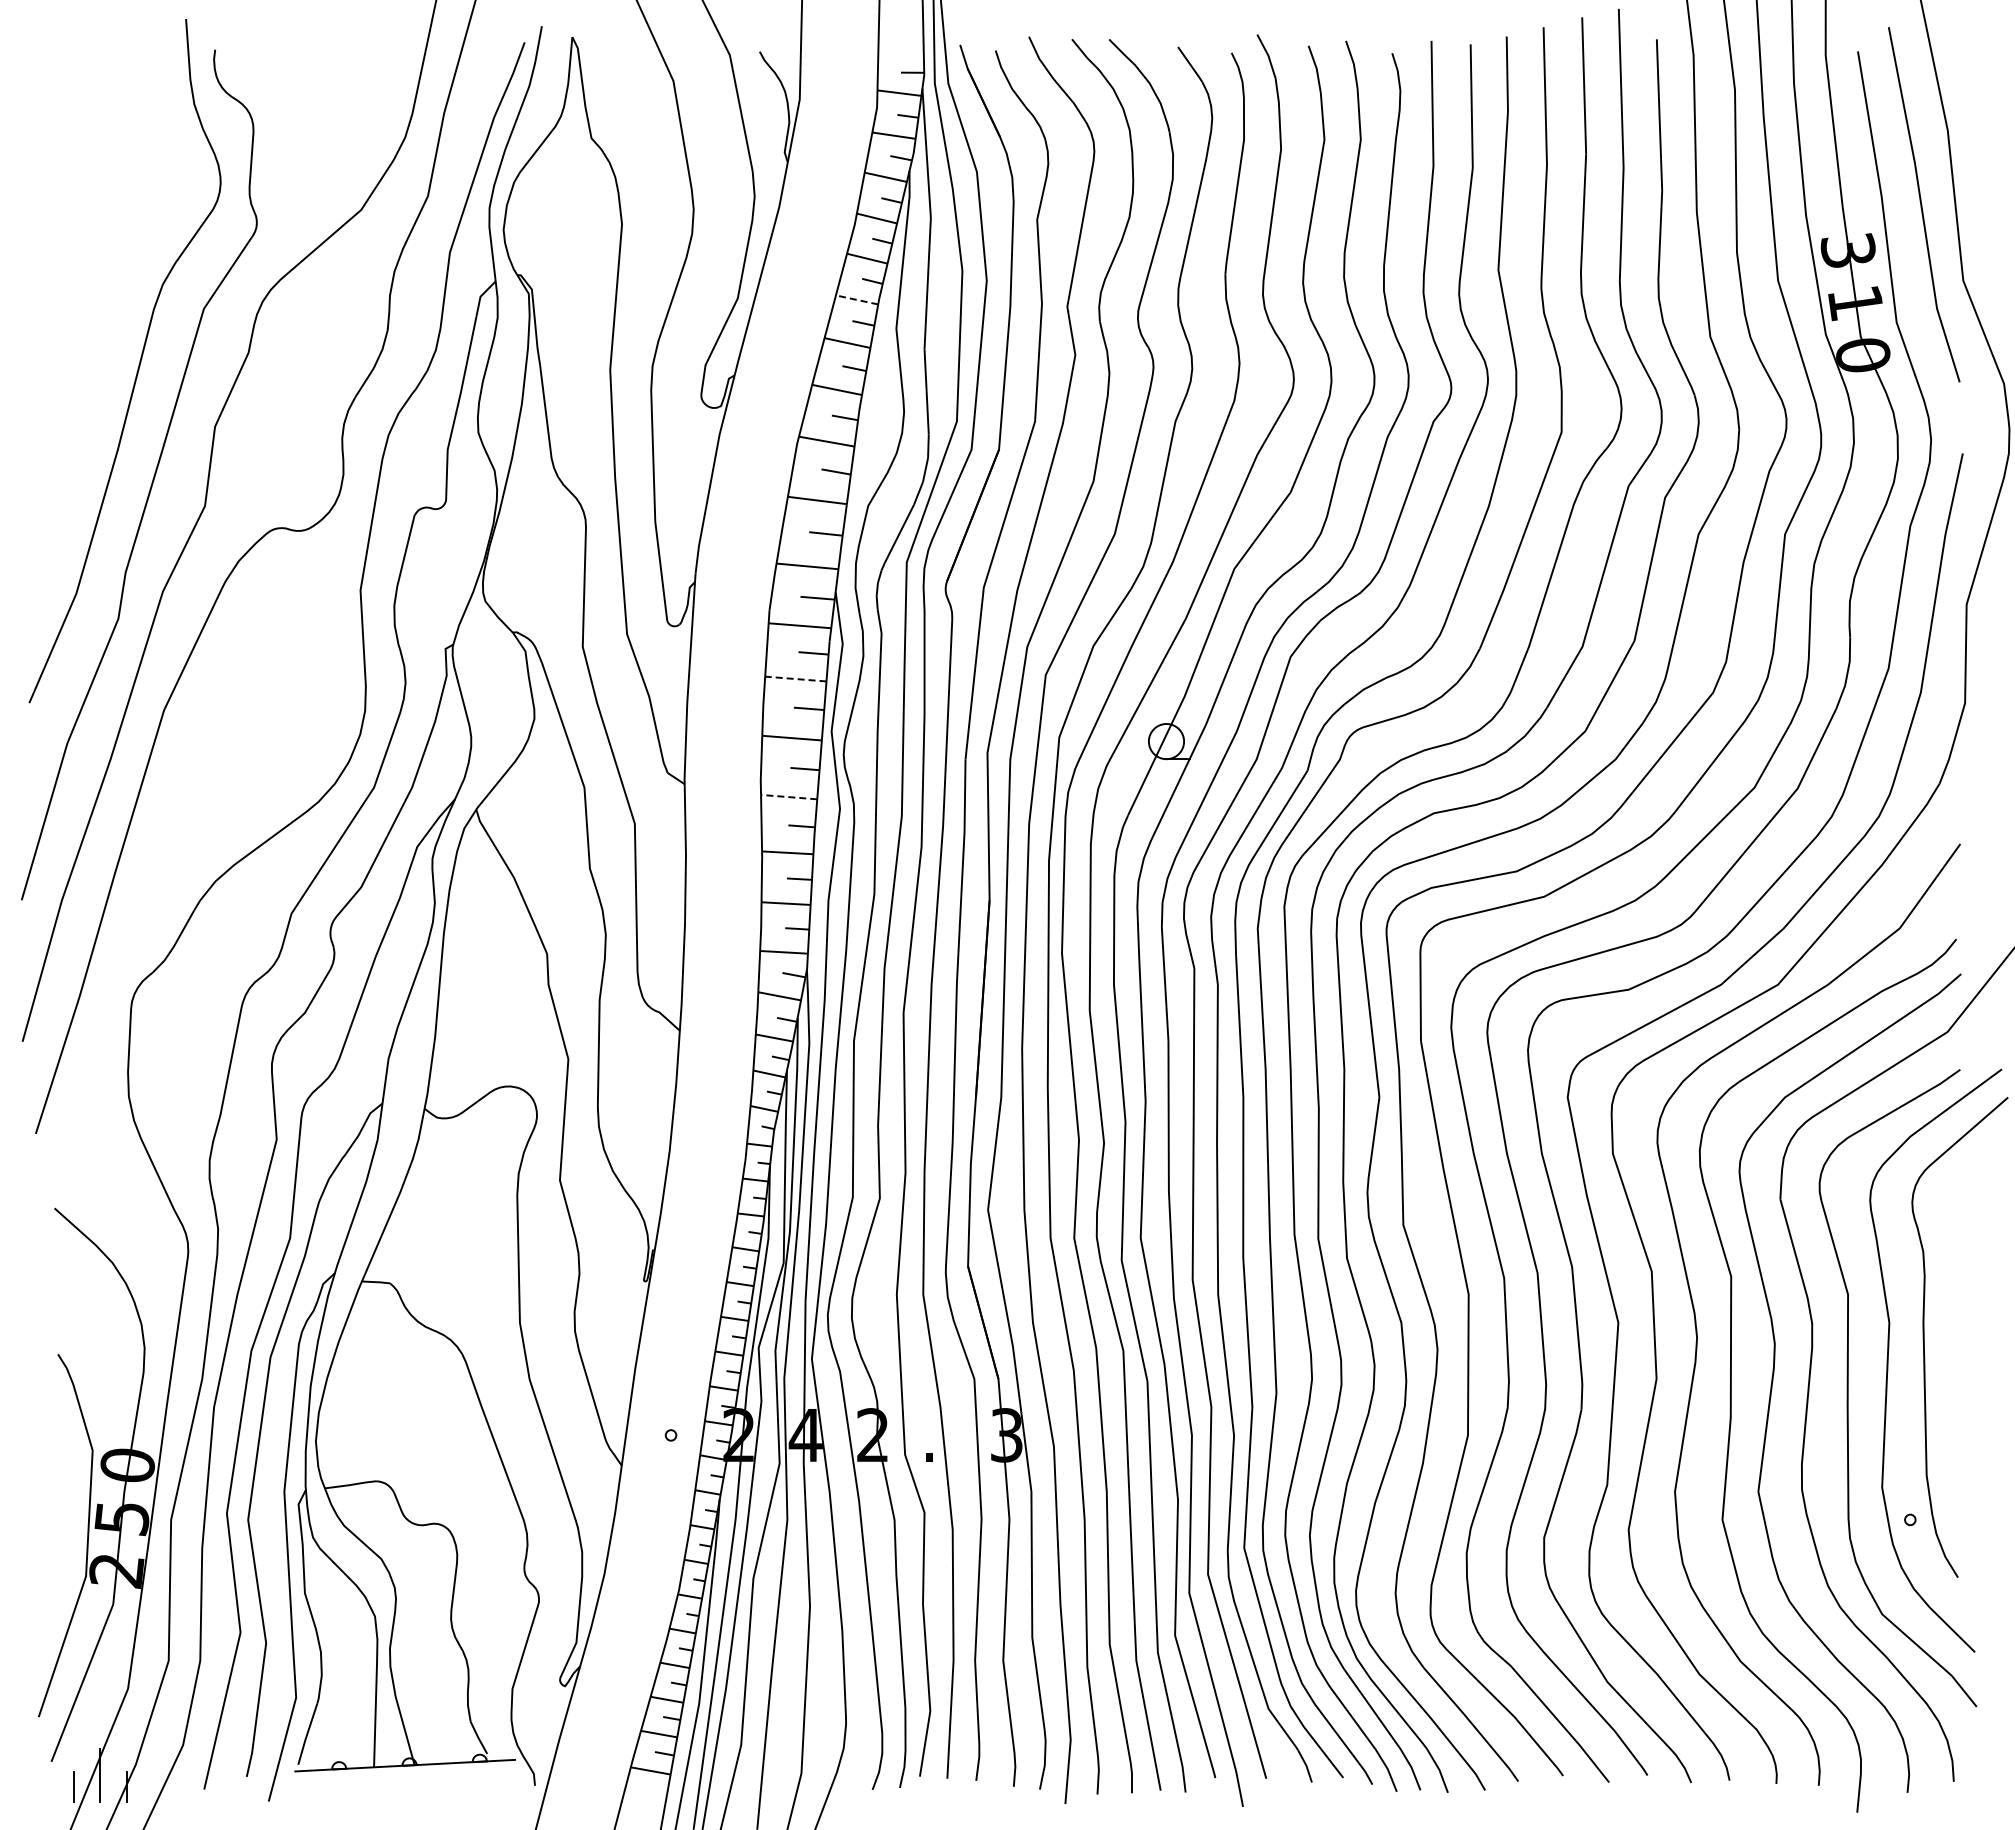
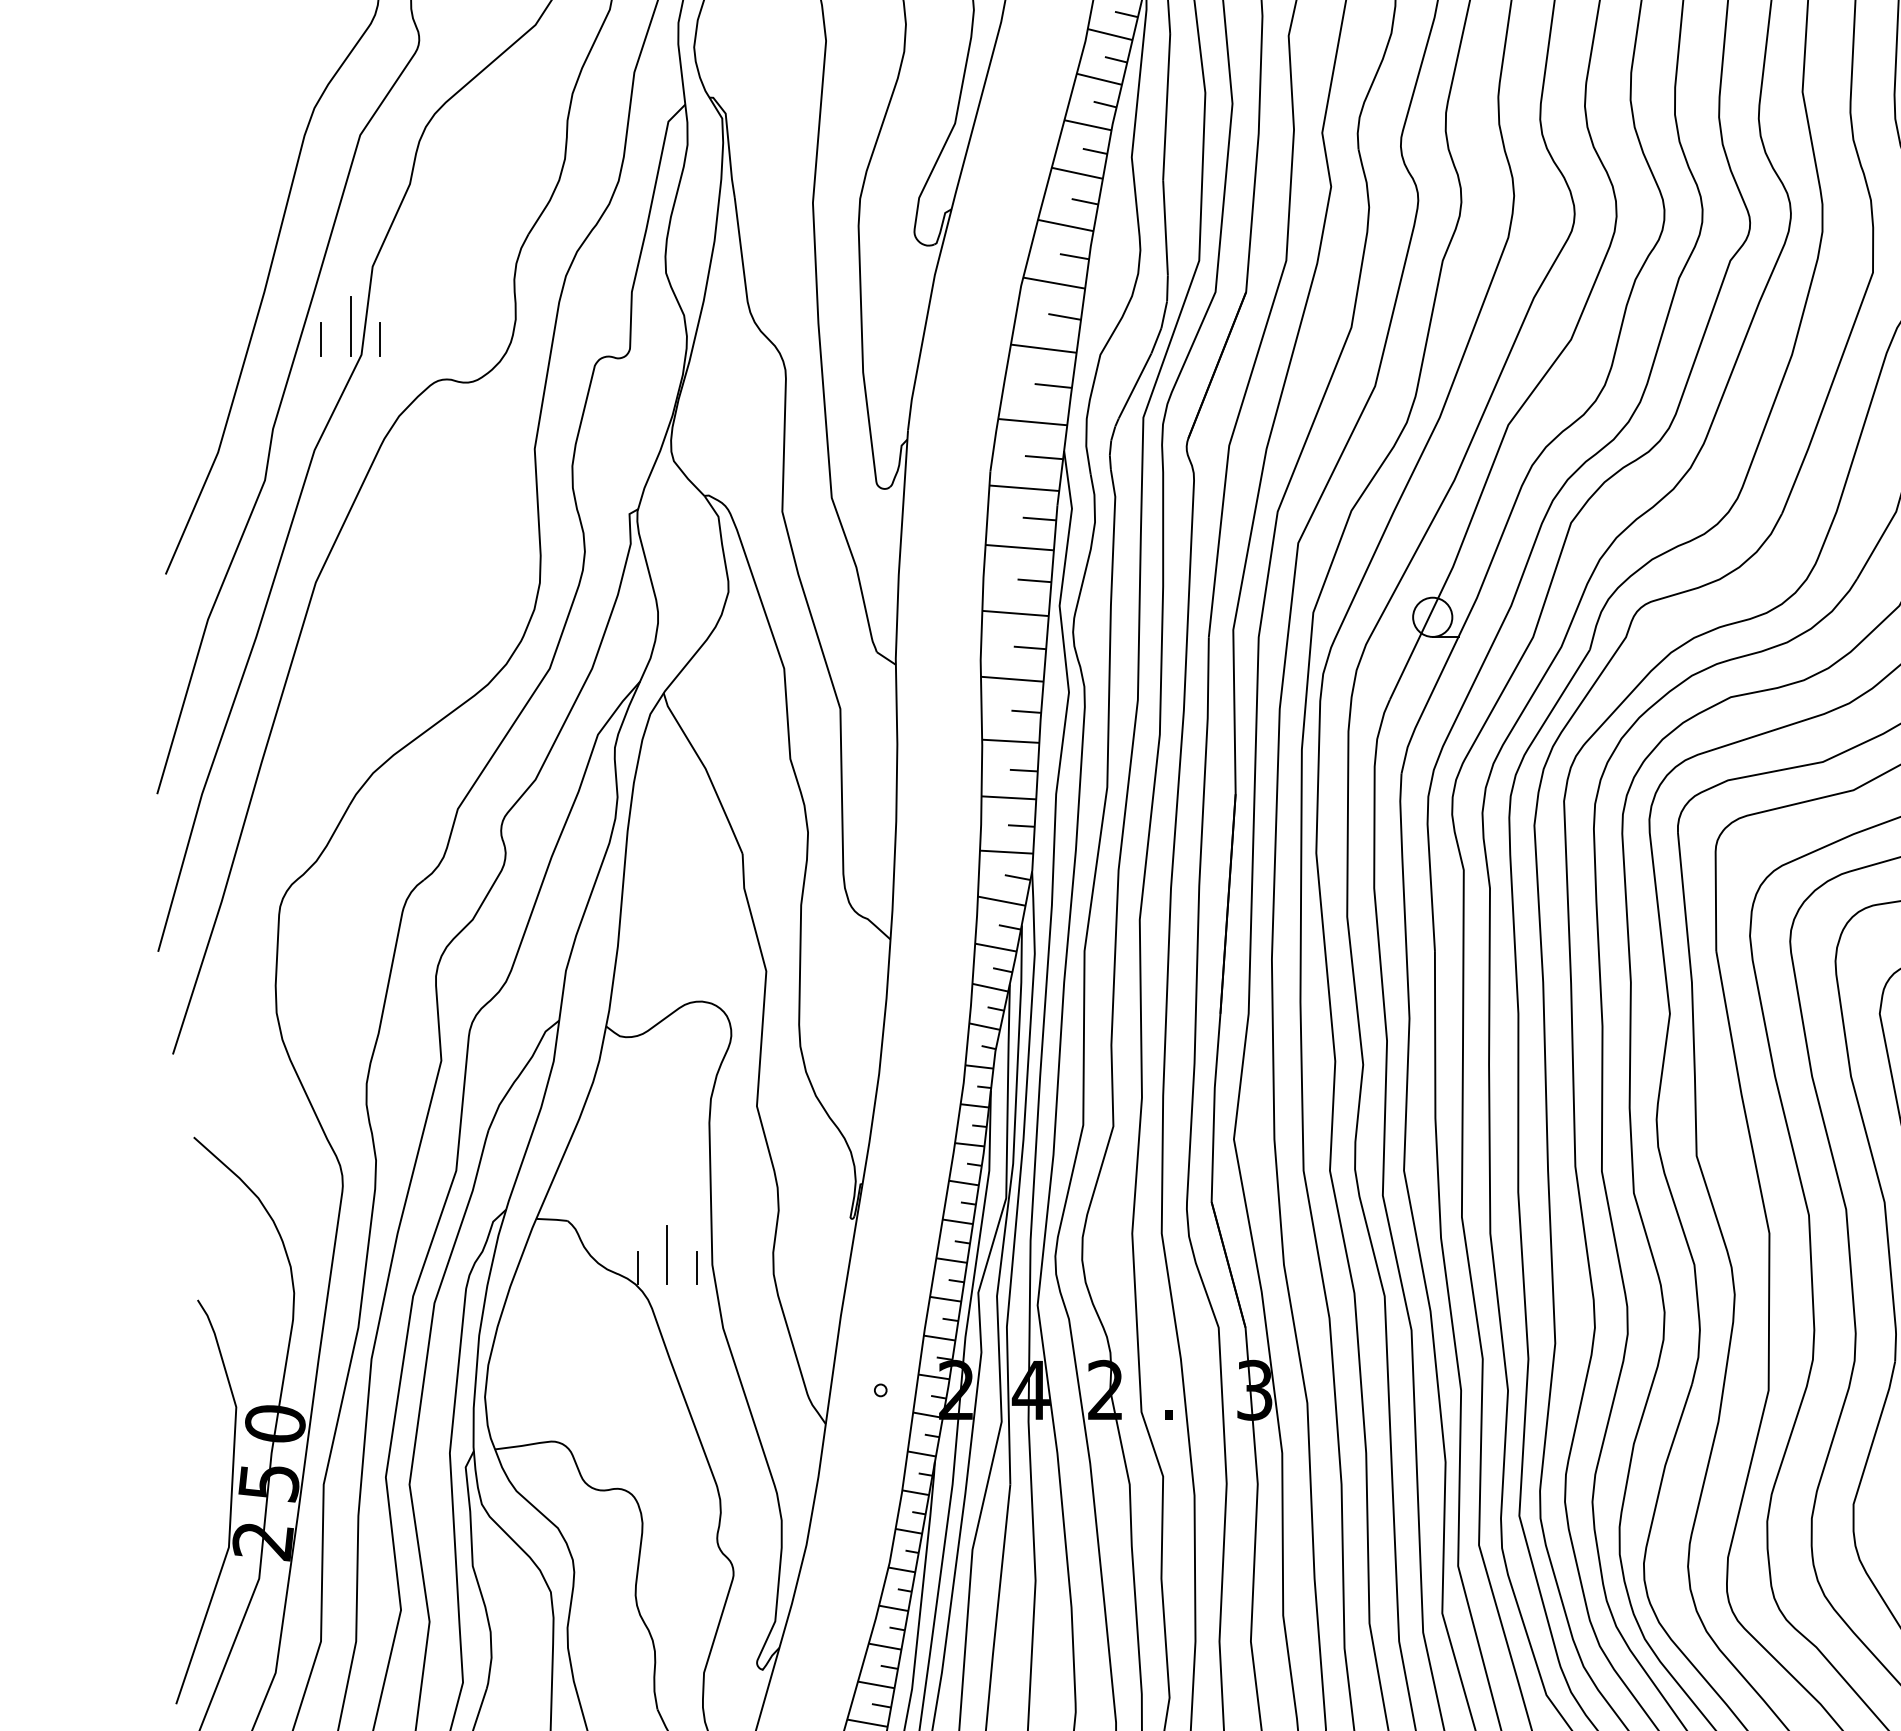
line: (857, 299) -> (1088, 124), dashed -> solid
line: (195, 480) -> (350, 326), added
line: (168, 491) -> (320, 338), added
line: (221, 491) -> (379, 338), added
line: (795, 679) -> (1019, 548), dashed -> solid
line: (788, 797) -> (1011, 679), dashed -> solid
line: (479, 1313) -> (667, 1254), added
line: (453, 1325) -> (638, 1267), added
line: (506, 1325) -> (697, 1267), added

